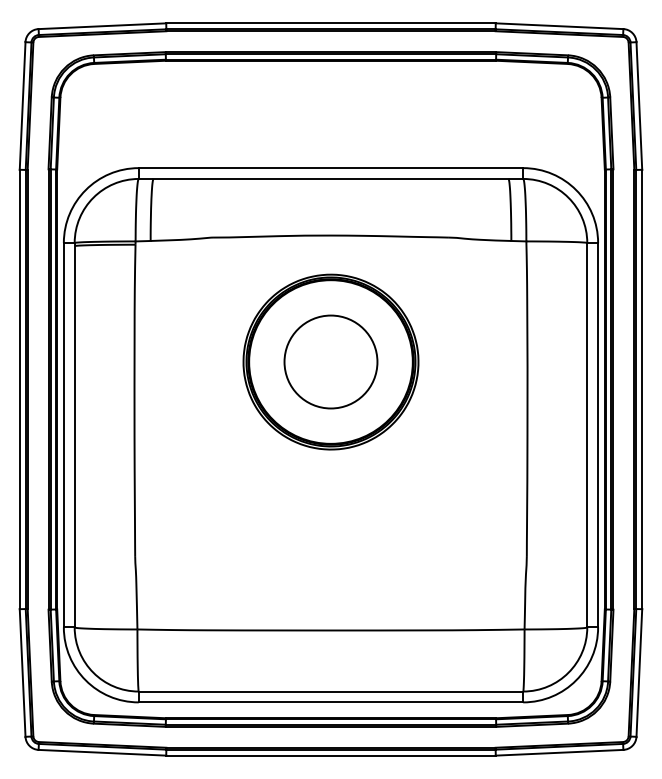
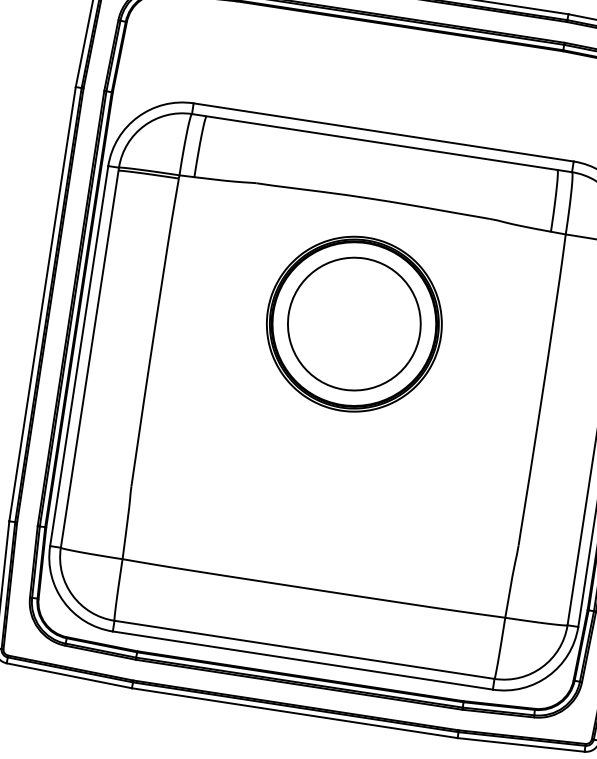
circle: (330, 361) -> (353, 323), size x1.43

